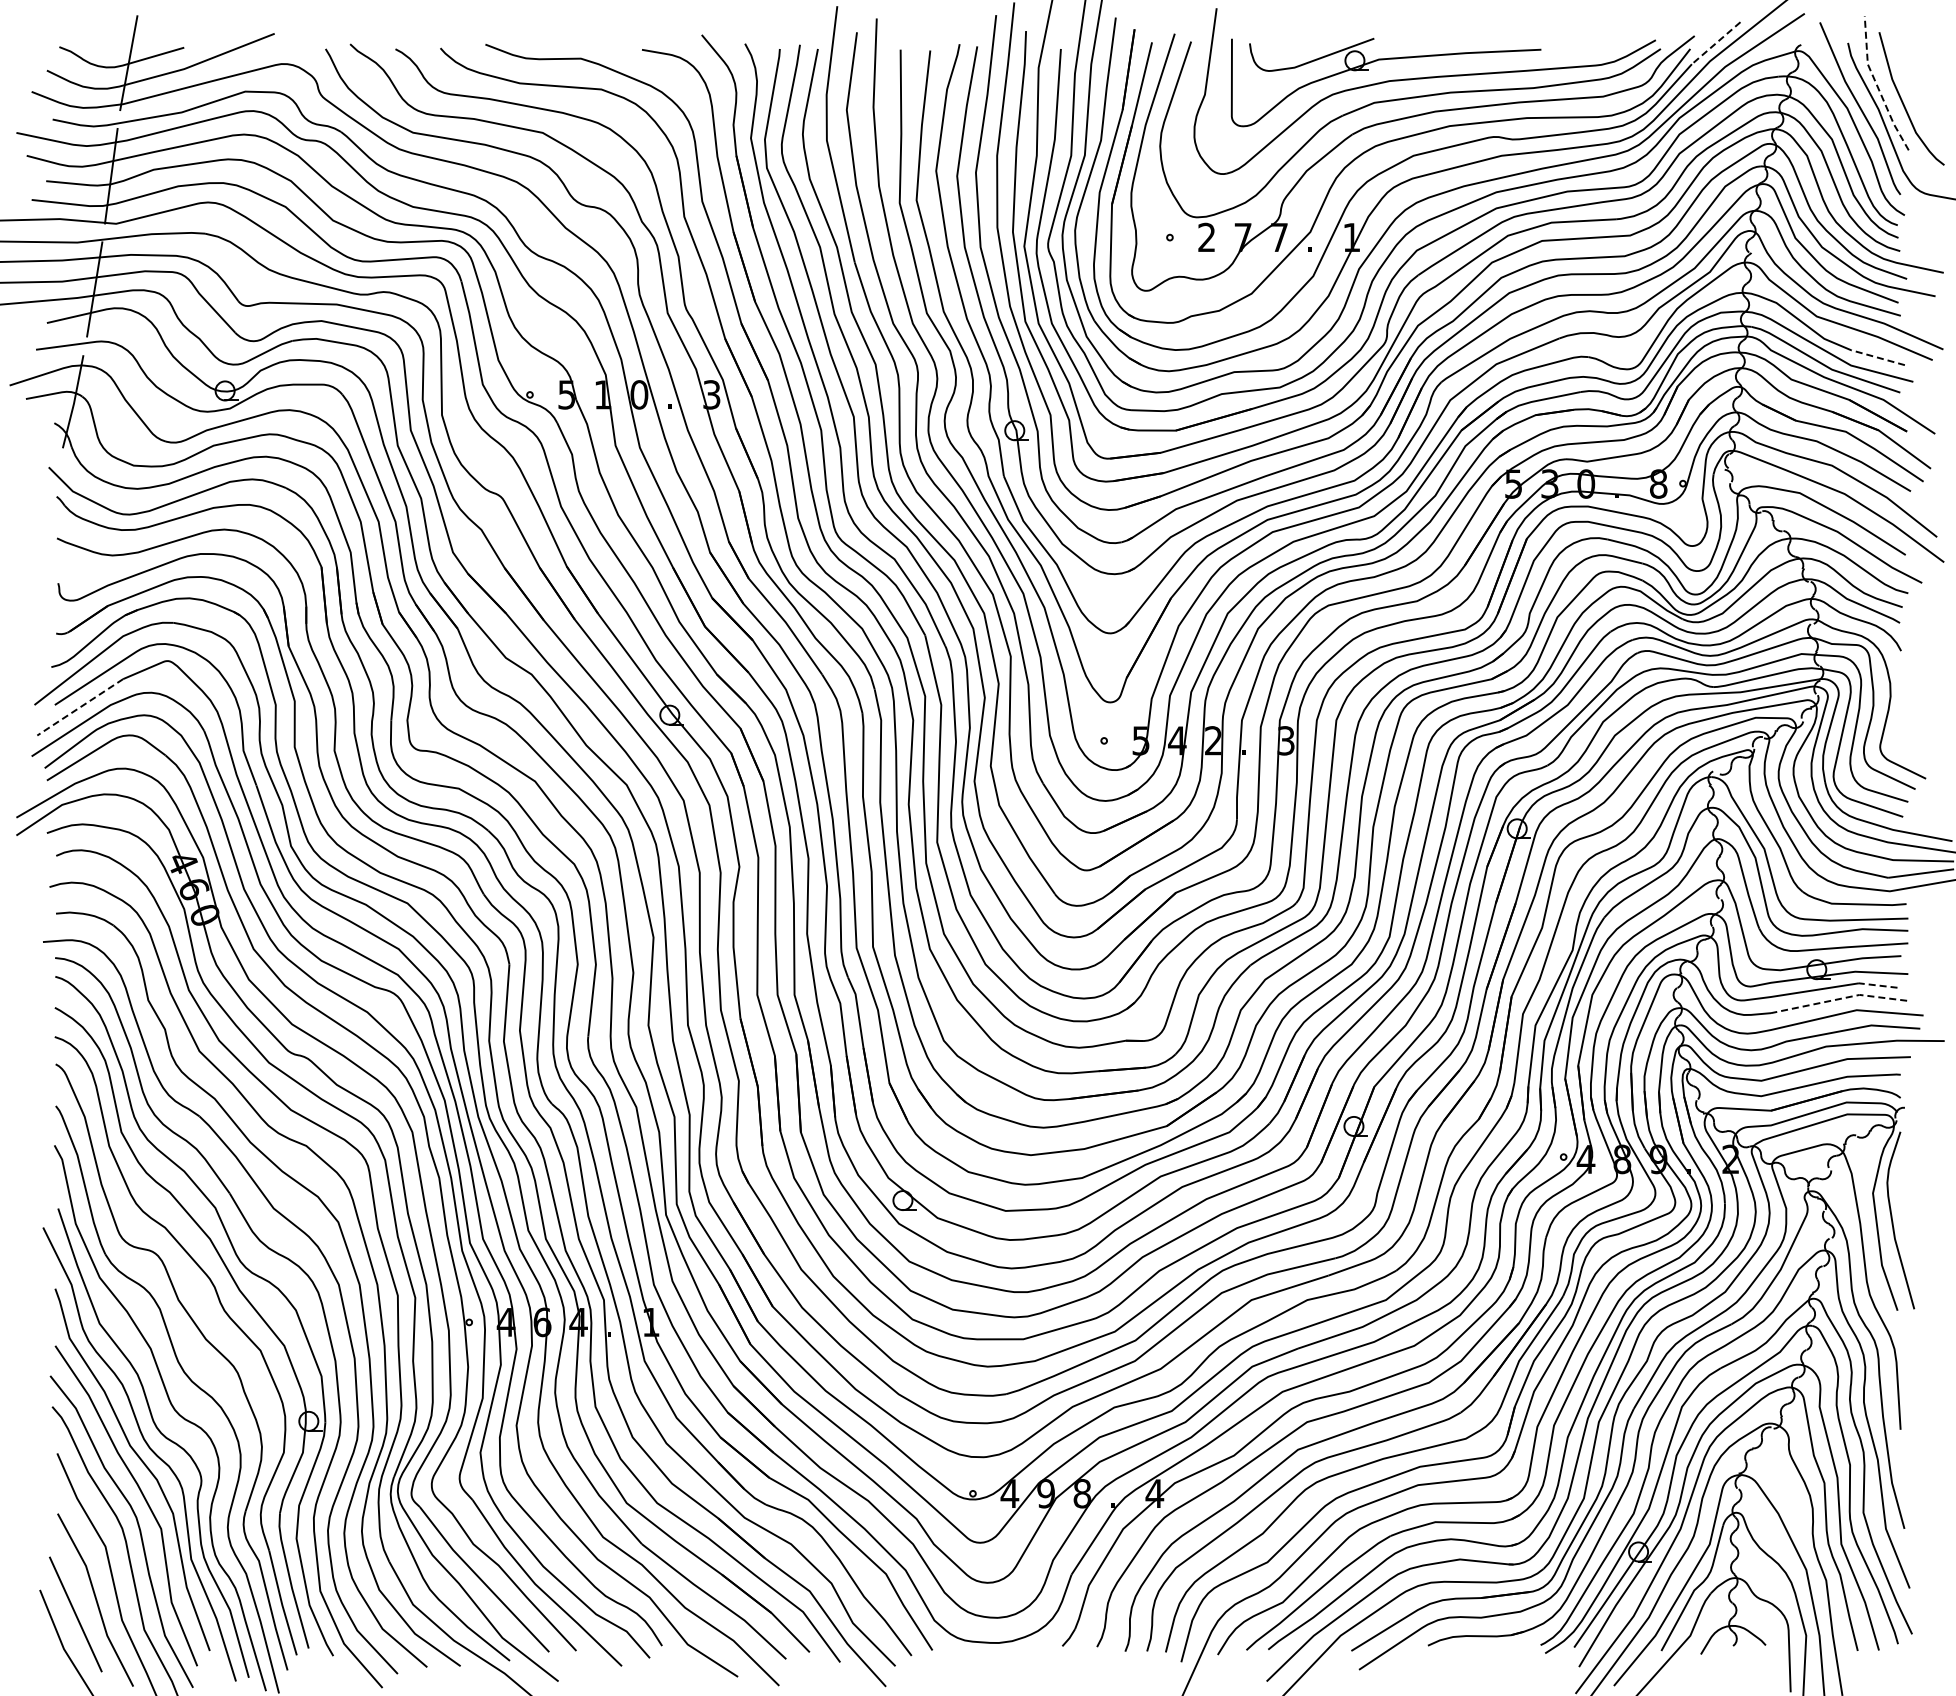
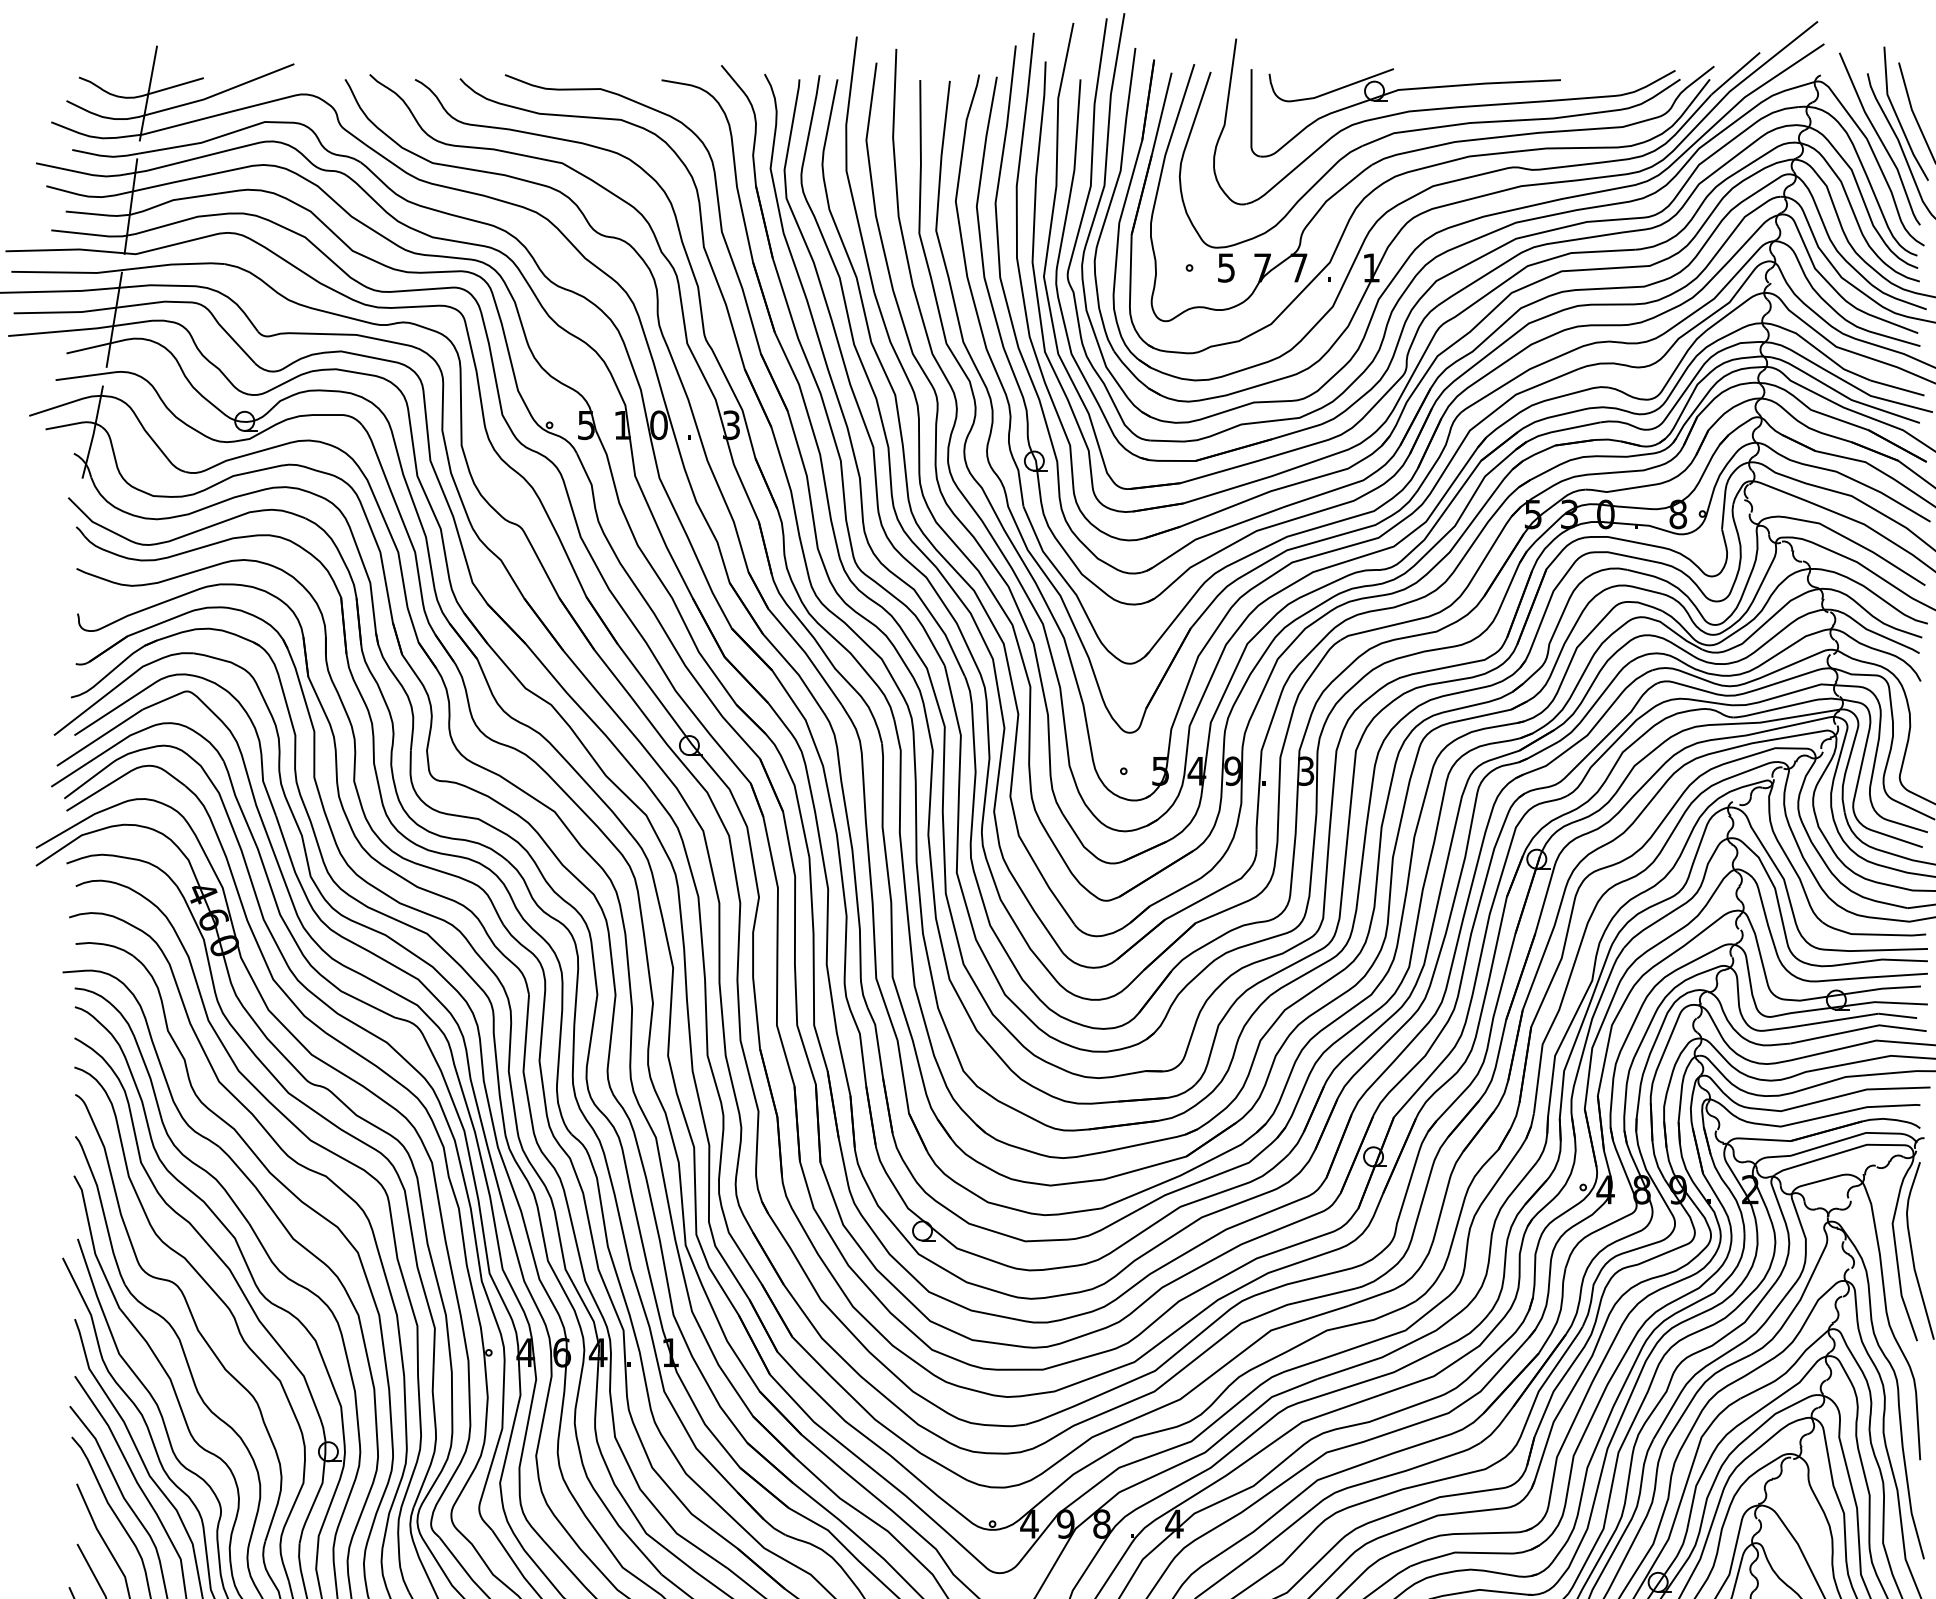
line: (1715, 43) -> (1735, 73), dashed -> solid
line: (1876, 85) -> (1896, 115), dashed -> solid
text: (1206, 237) -> (1226, 267), 2 -> 5
line: (1878, 357) -> (1898, 387), dashed -> solid
line: (79, 707) -> (99, 737), dashed -> solid
text: (1212, 740) -> (1232, 770), 2 -> 9
line: (1877, 985) -> (1897, 1015), dashed -> solid
line: (1839, 999) -> (1859, 1029), dashed -> solid

